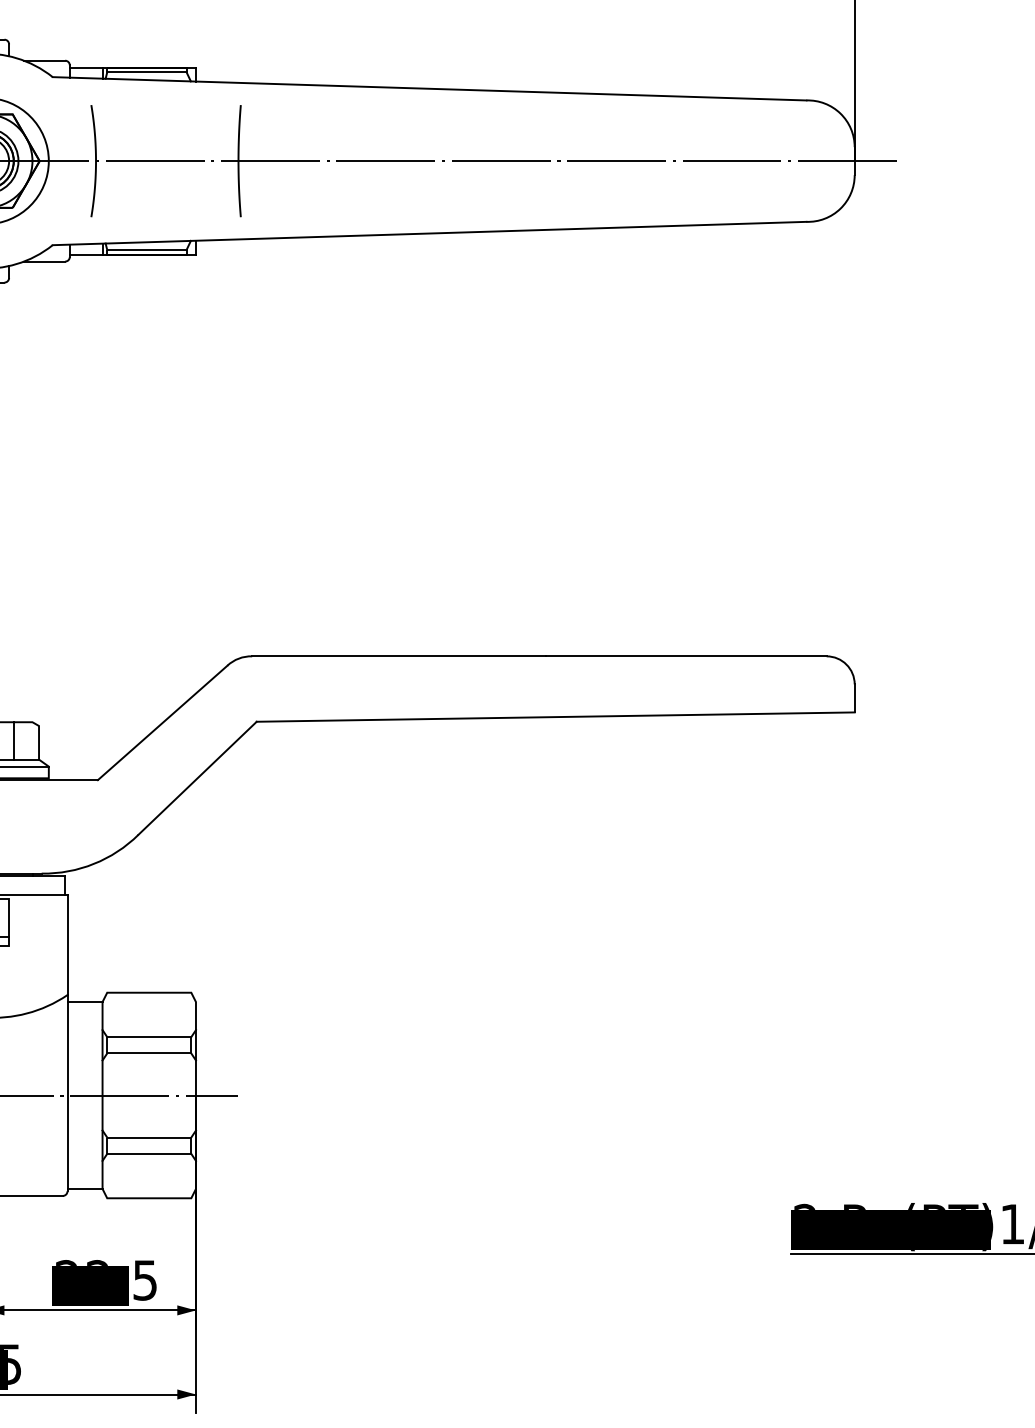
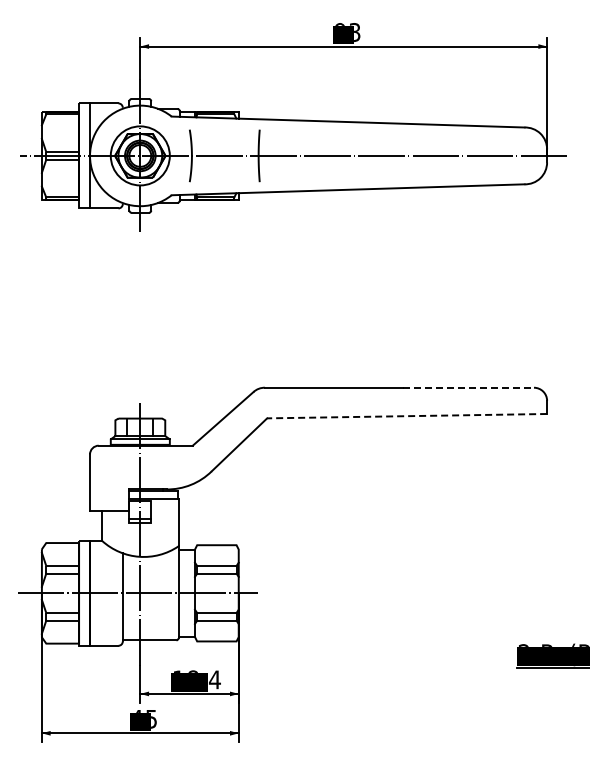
line: (686, 655) -> (468, 387), solid -> dashed
line: (556, 717) -> (407, 416), solid -> dashed
text: (105, 1279) -> (196, 679), 22.5 -> 18.4

